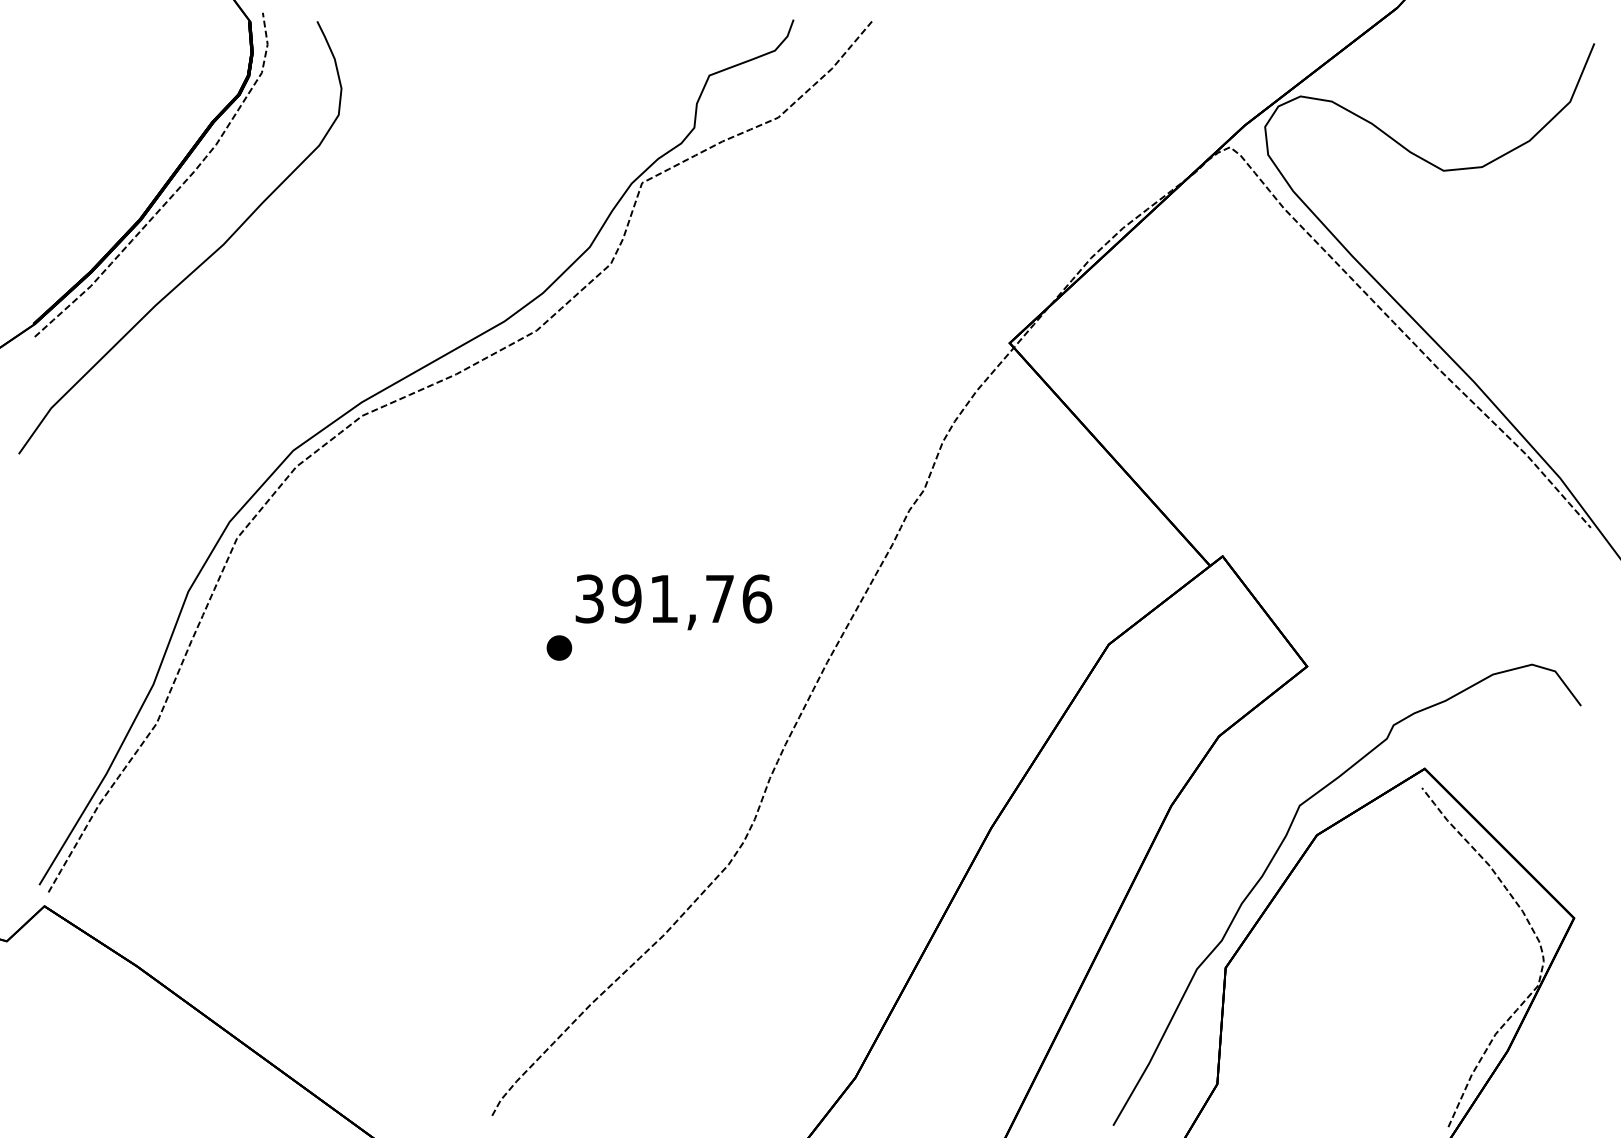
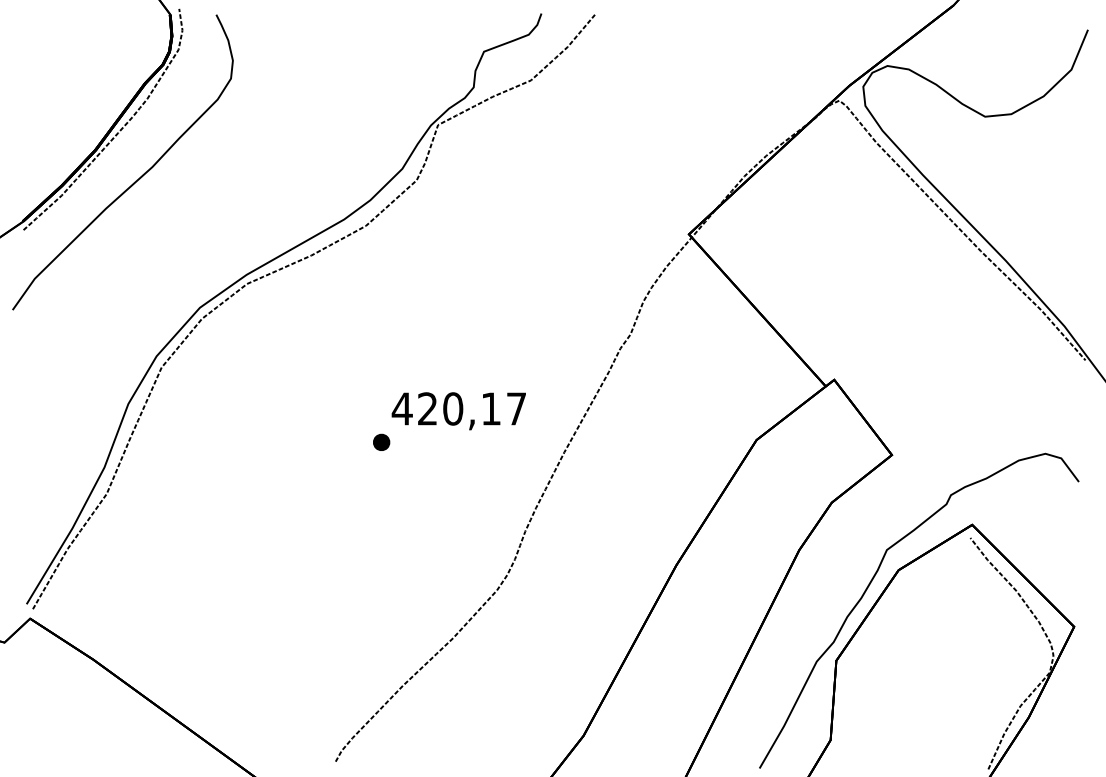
text: (672, 598) -> (458, 408), 391,76 -> 420,17

